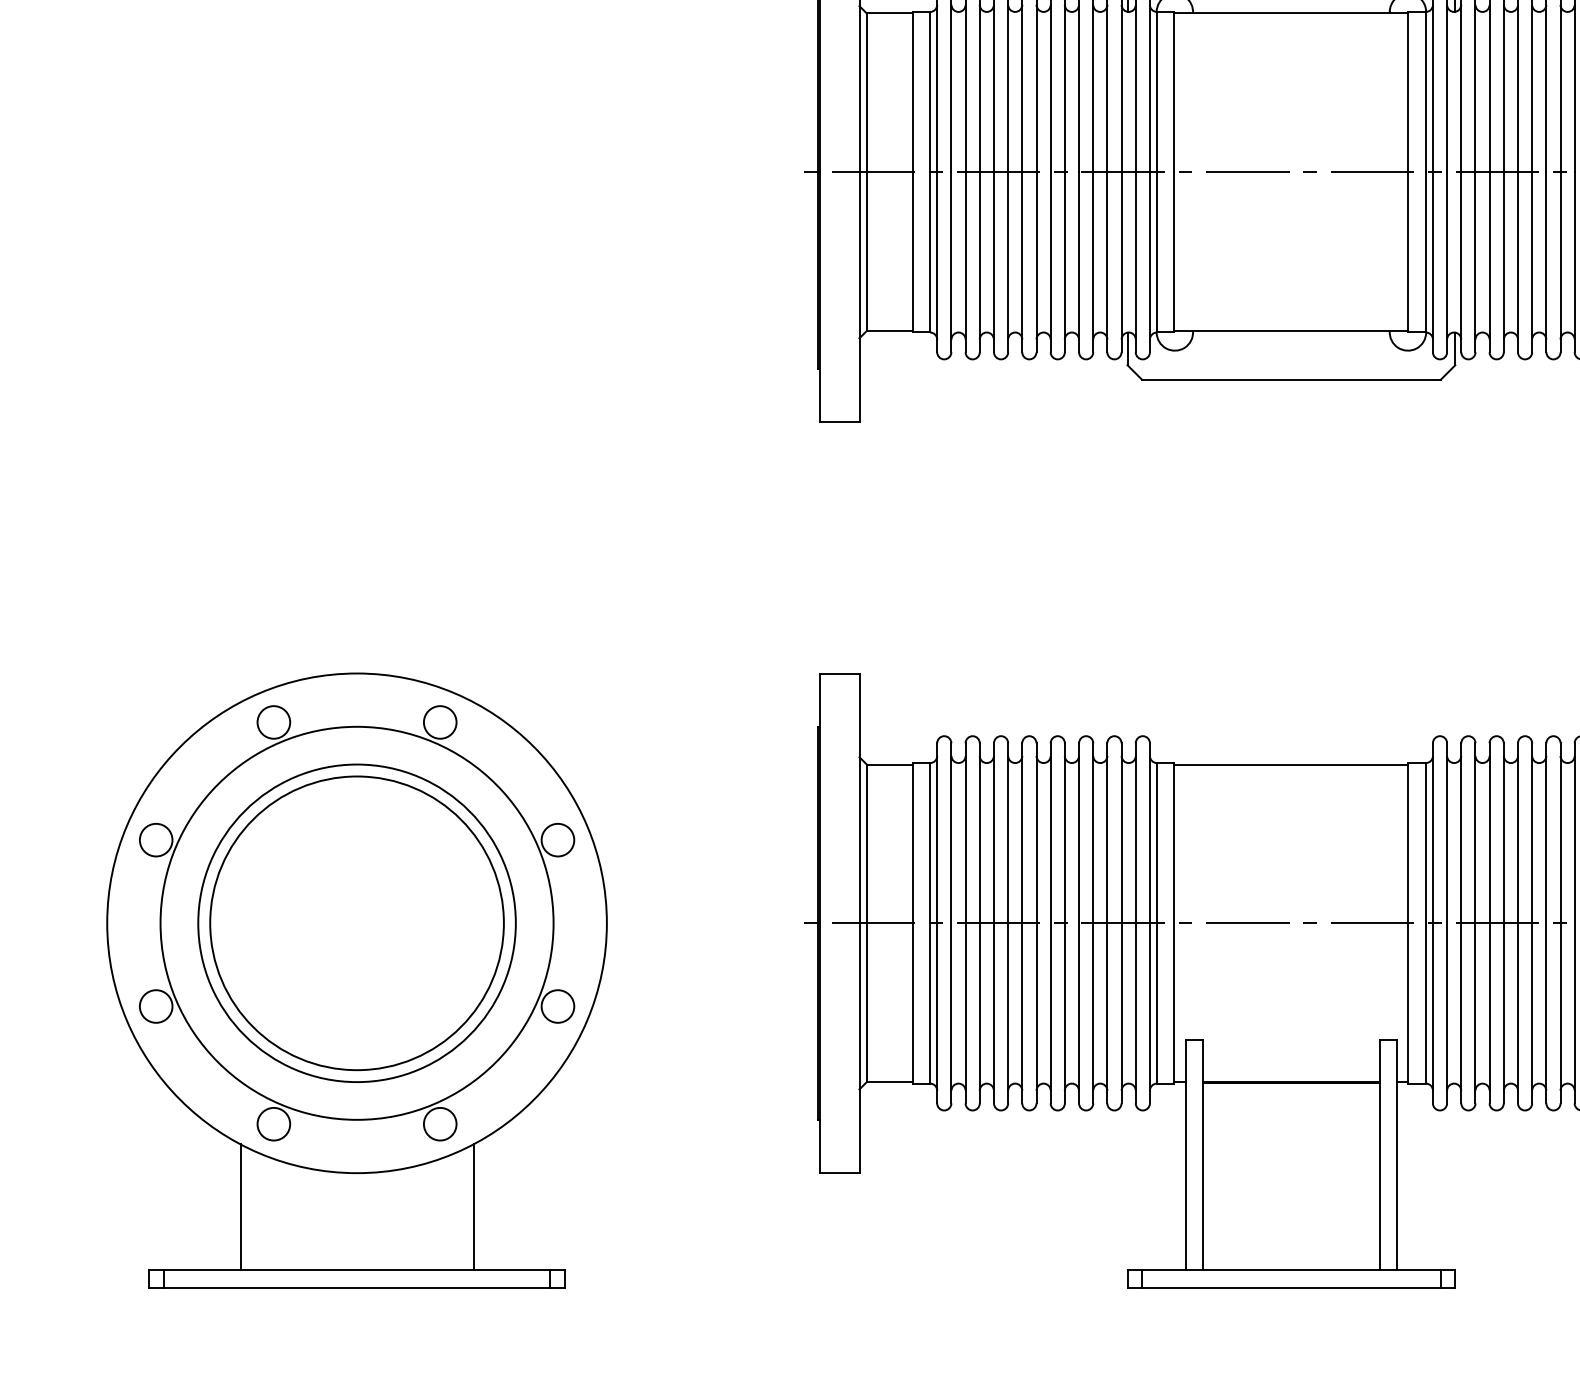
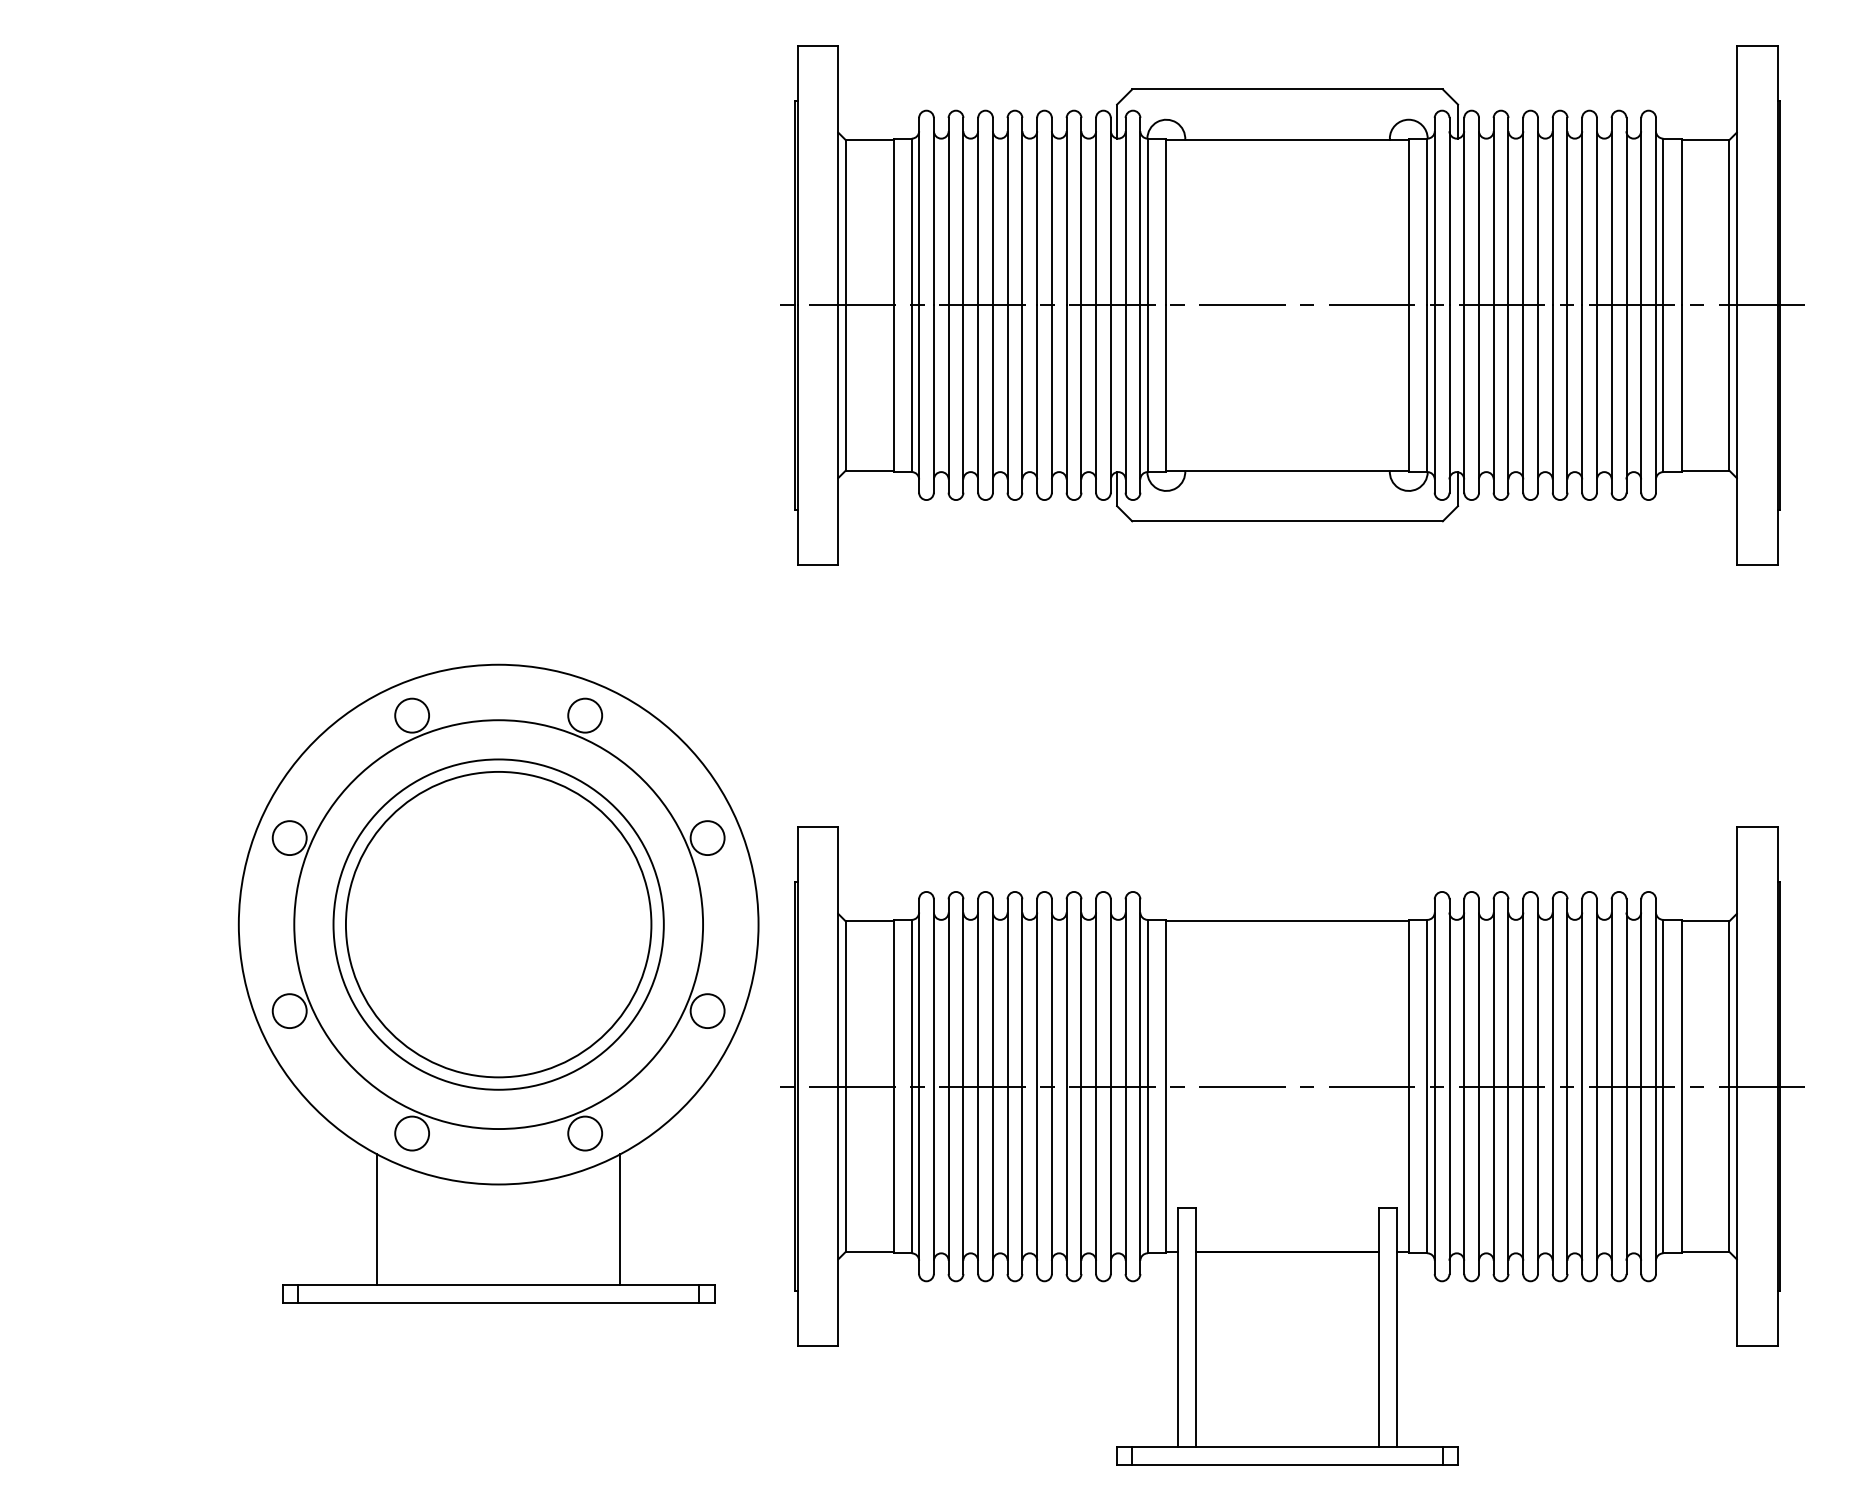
part: (356, 979) -> (498, 983), moved

